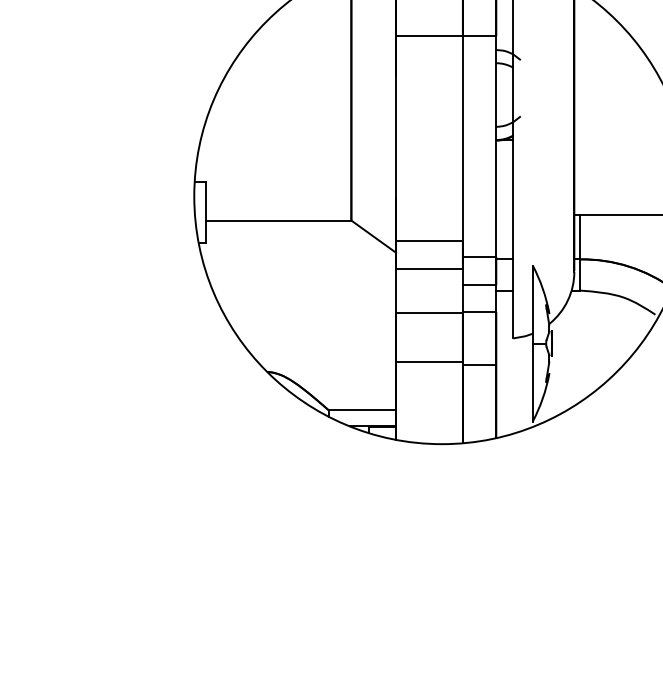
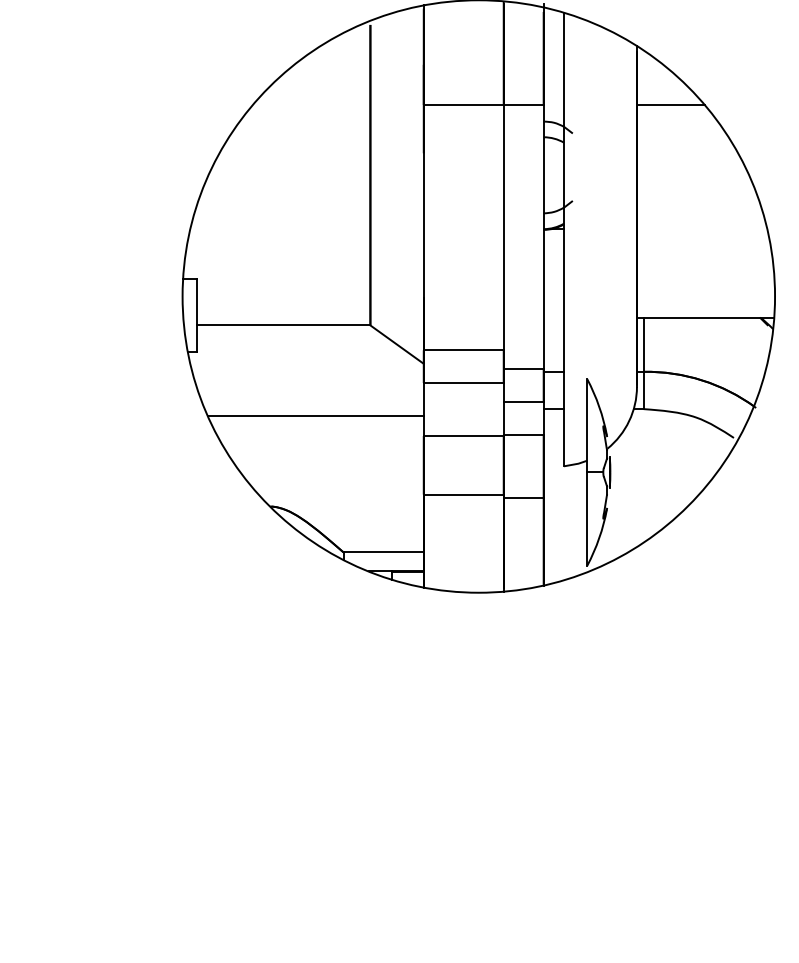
line: (602, 35) -> (670, 104), added
line: (305, 295) -> (315, 415), added

